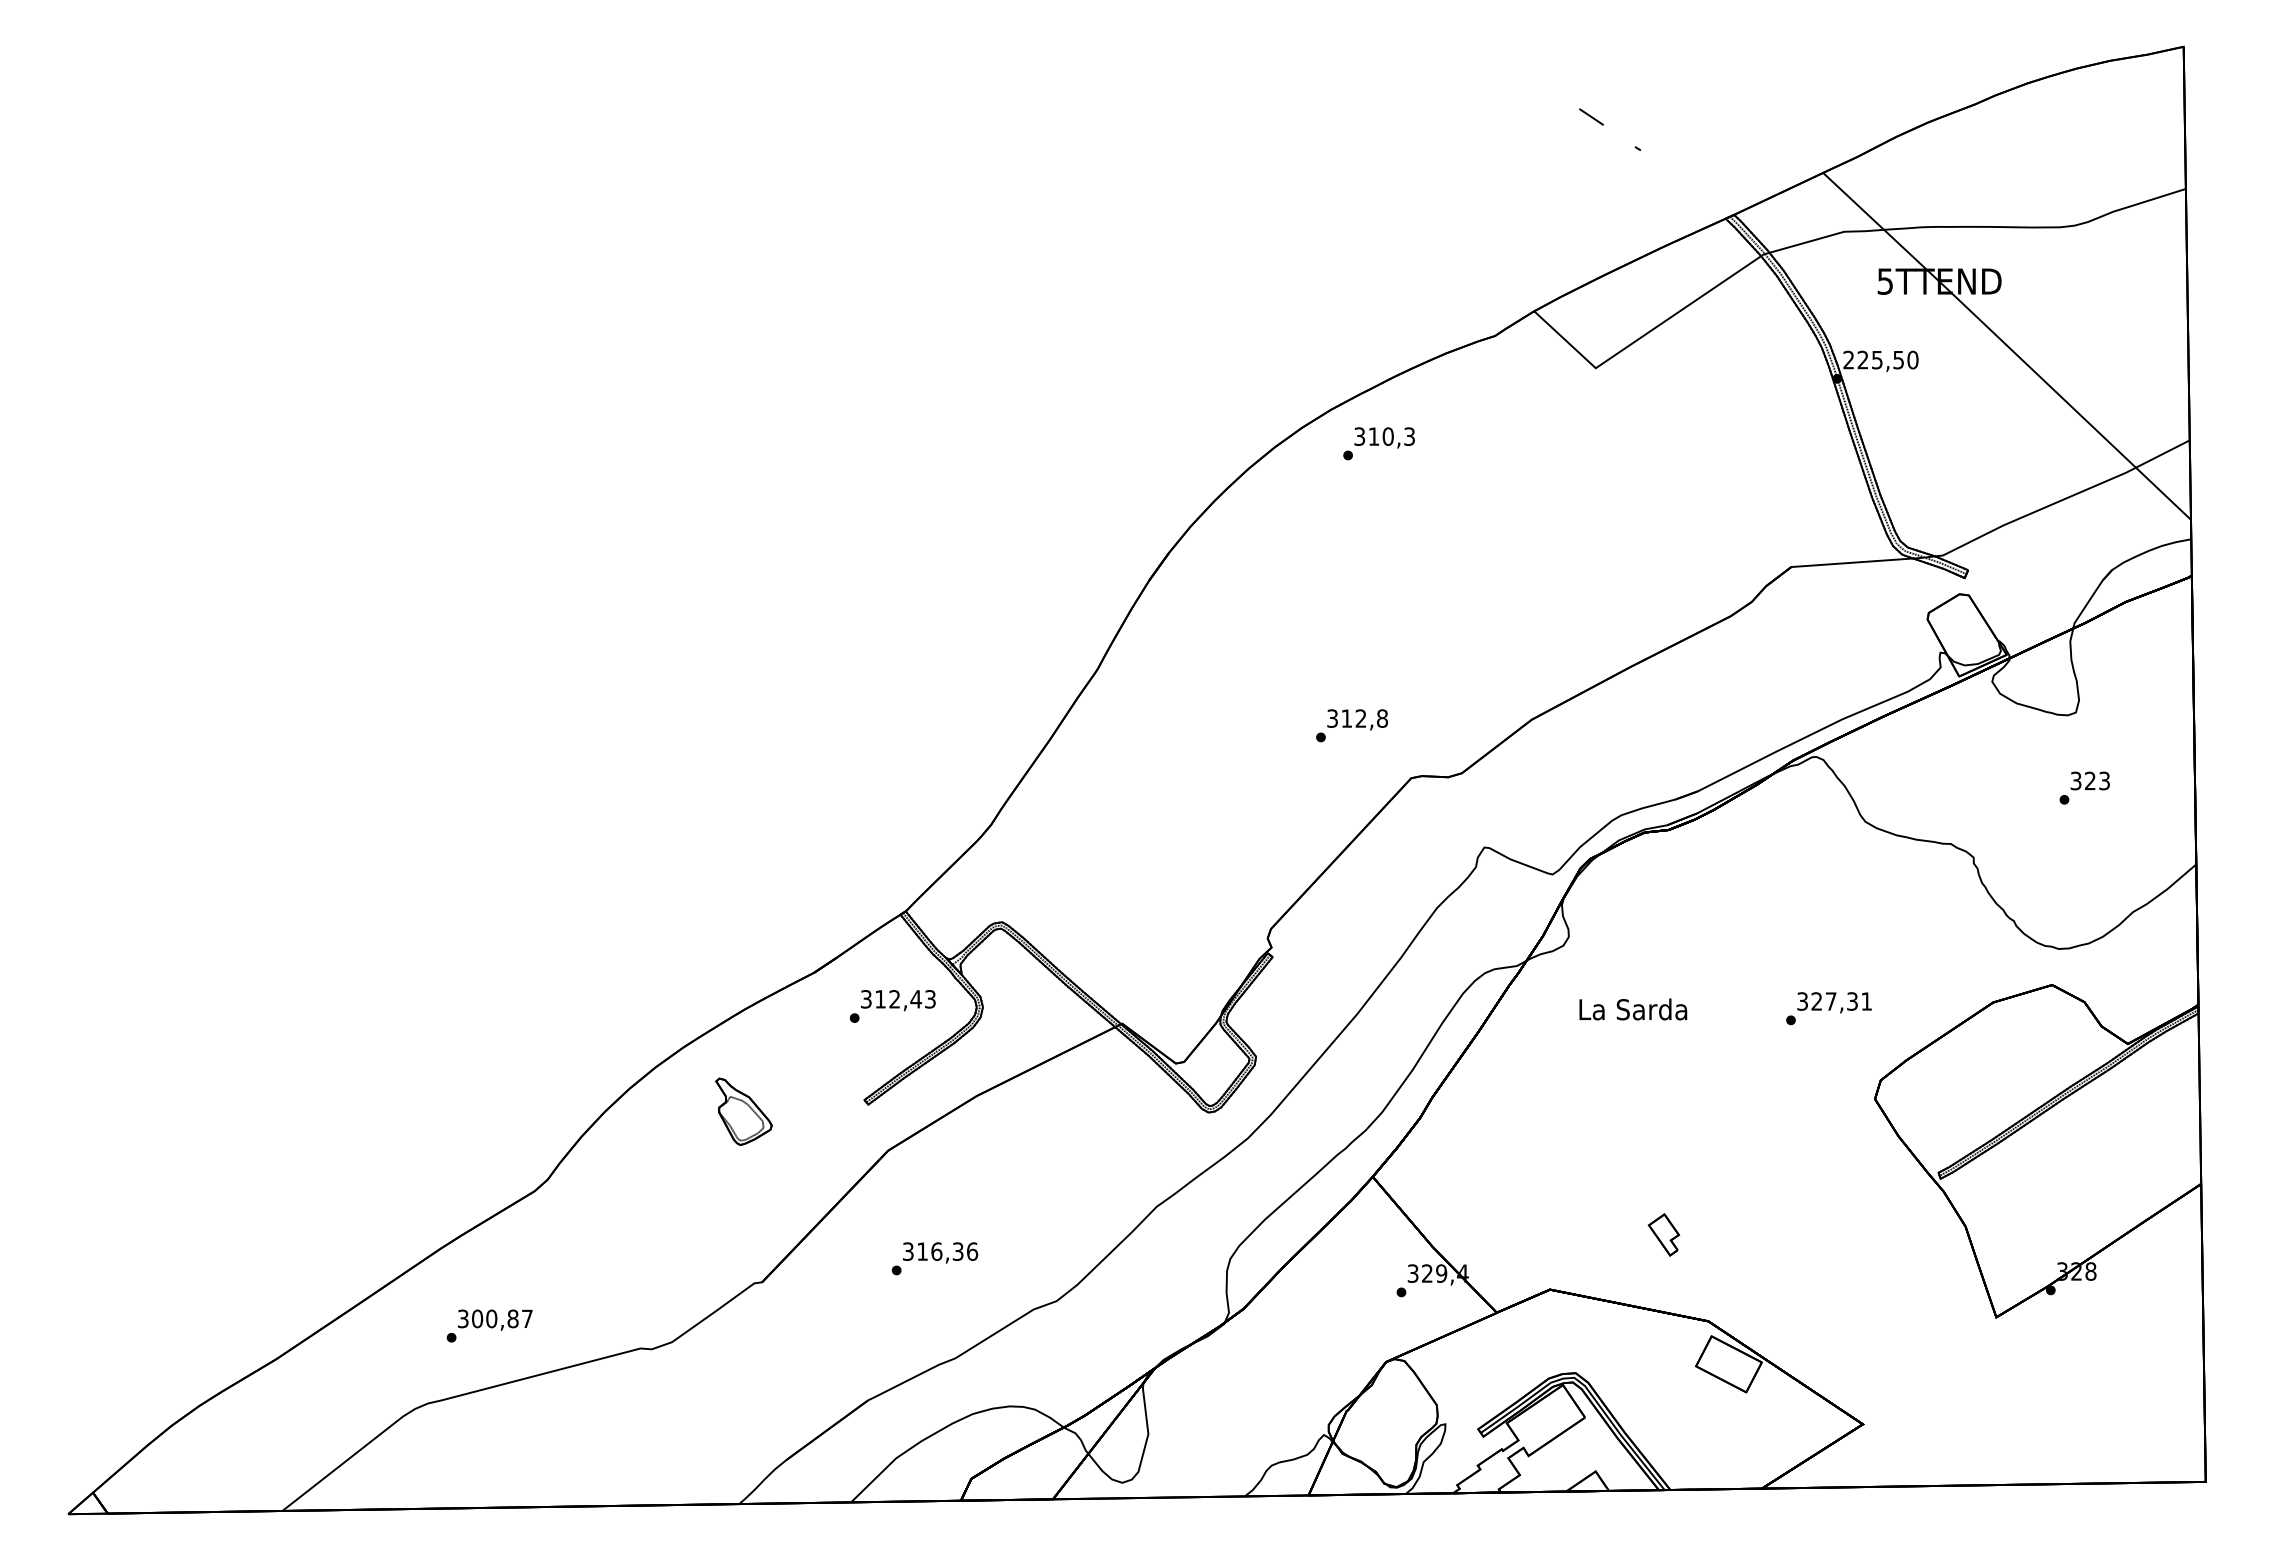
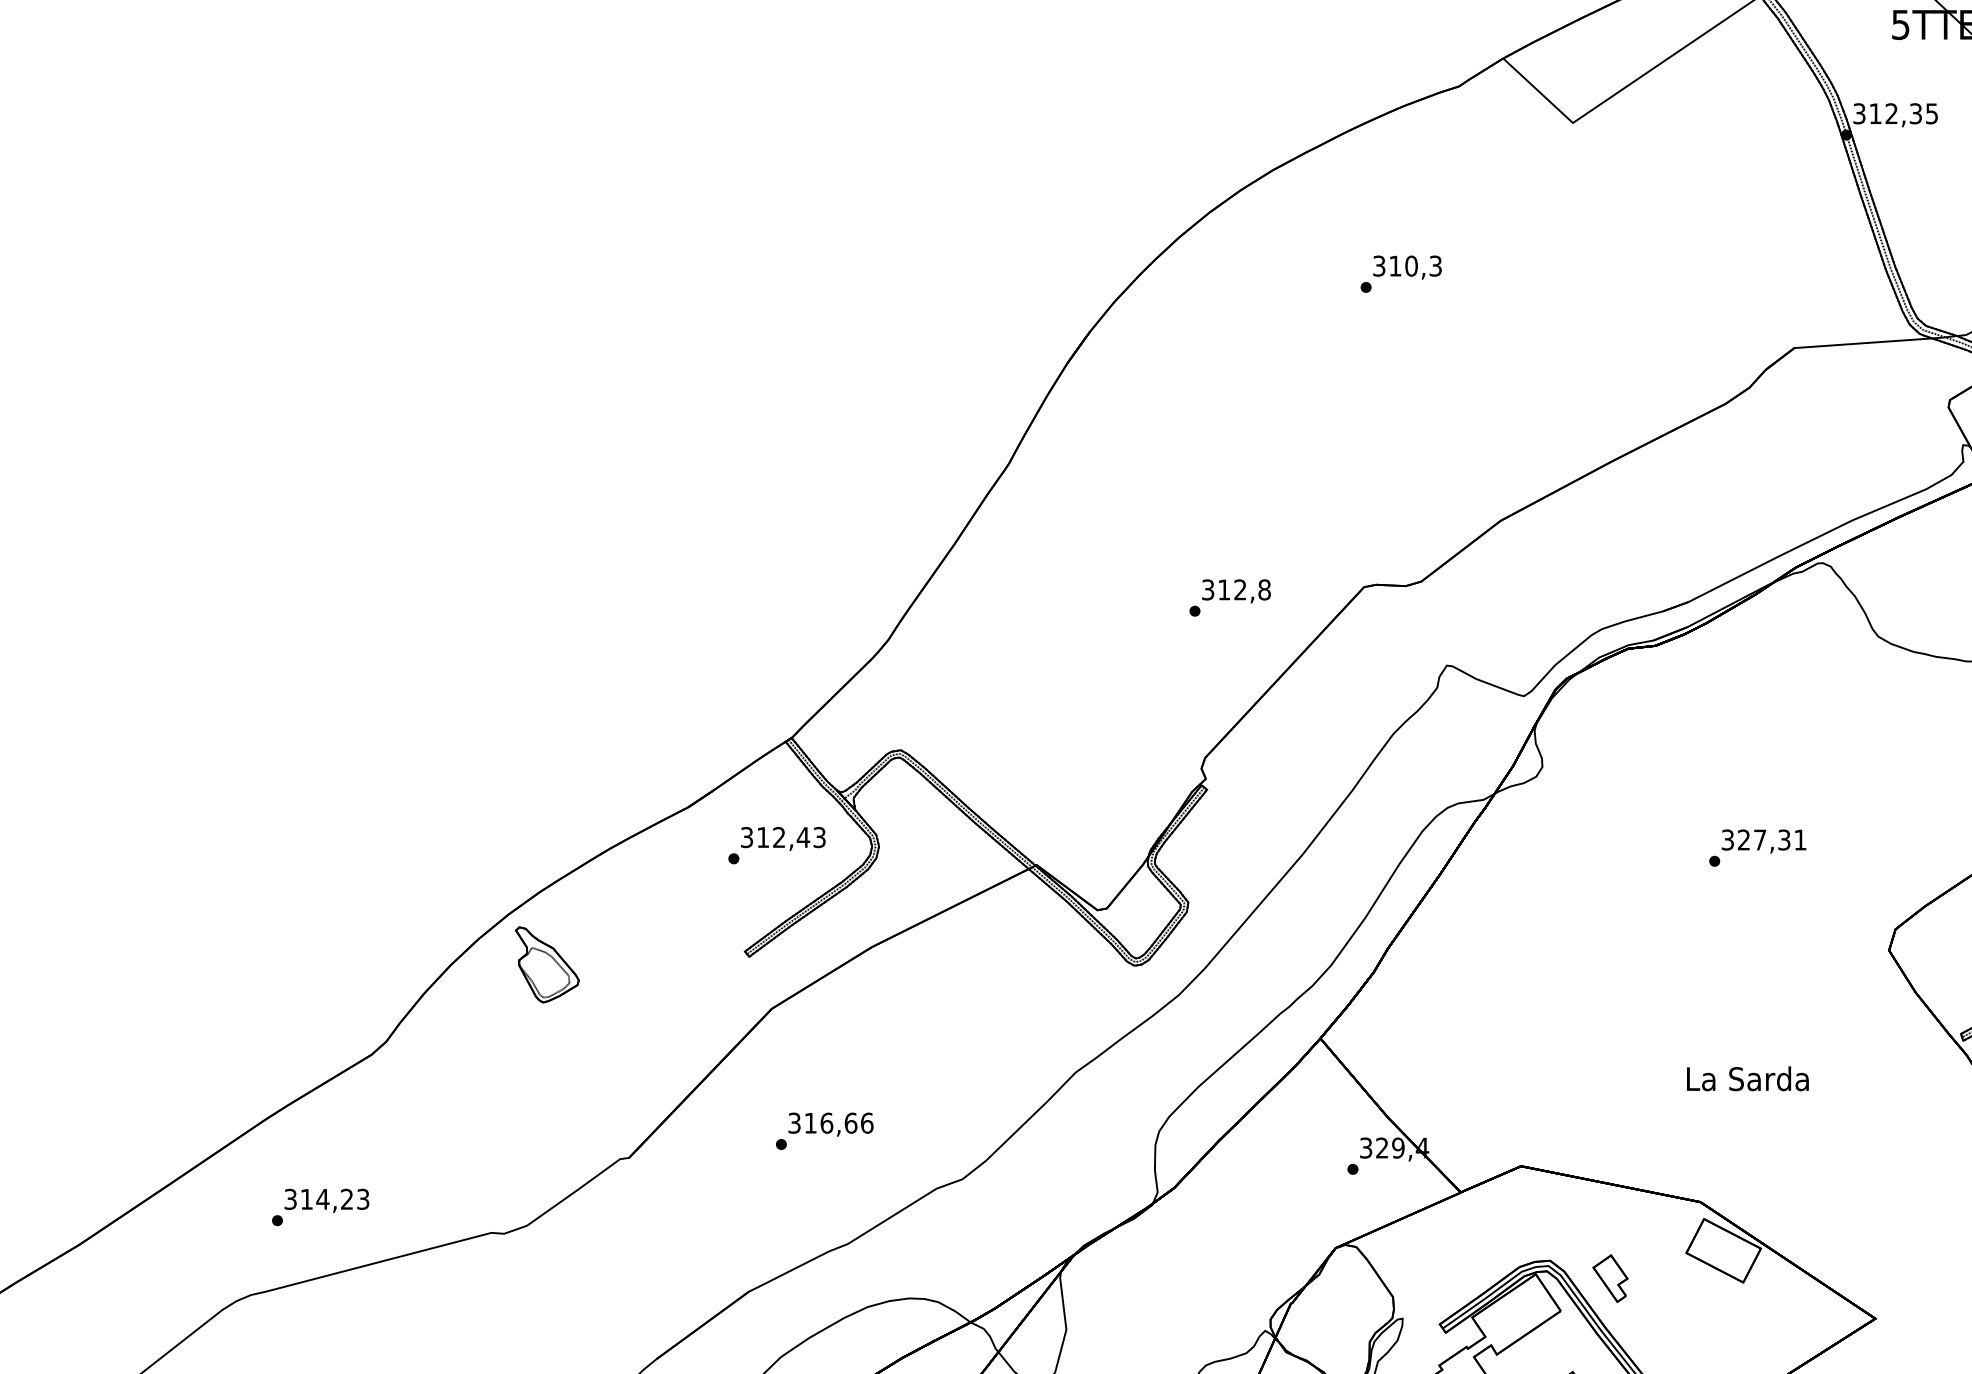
text: (1880, 359) -> (1895, 113), 225,50 -> 312,35
text: (1378, 443) -> (1400, 273), moved
text: (1352, 725) -> (1230, 597), moved
text: (1828, 1008) -> (1757, 847), moved
text: (1633, 1009) -> (1748, 1078), moved
part: (743, 1111) -> (546, 964), moved
part: (1663, 1234) -> (1609, 1278), moved
text: (957, 1251) -> (850, 1123), 316,36 -> 316,66
text: (502, 1318) -> (335, 1198), 300,87 -> 314,23

